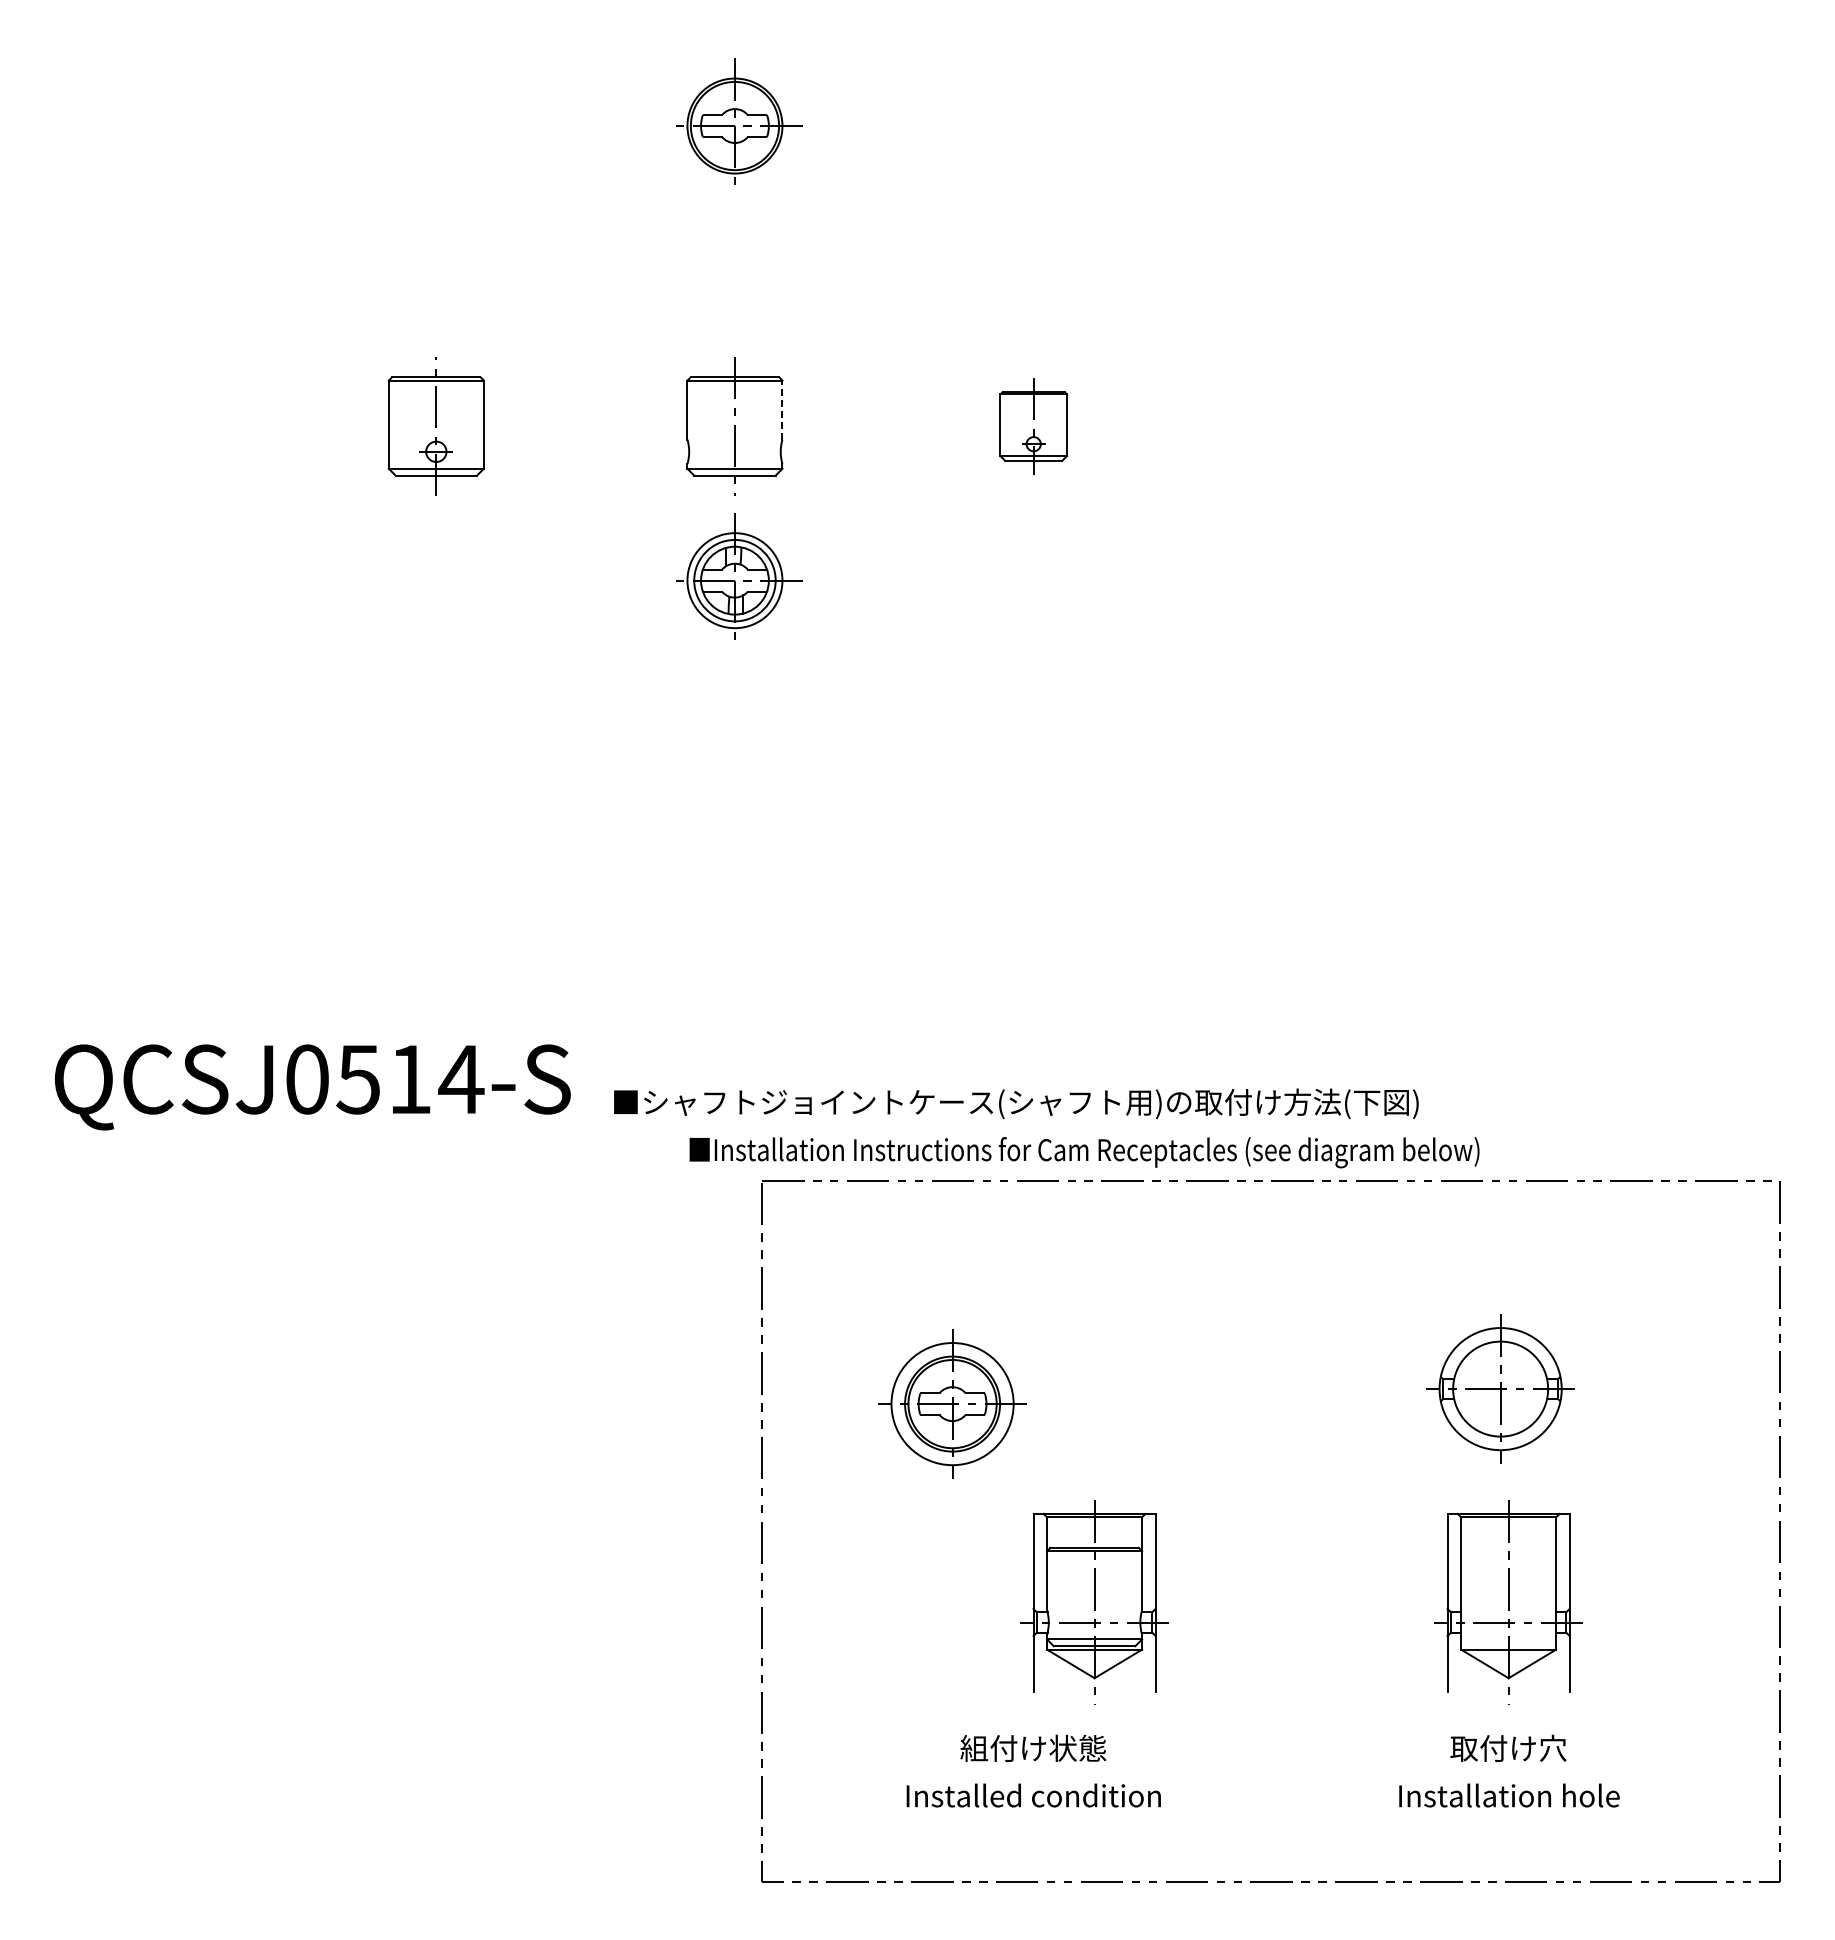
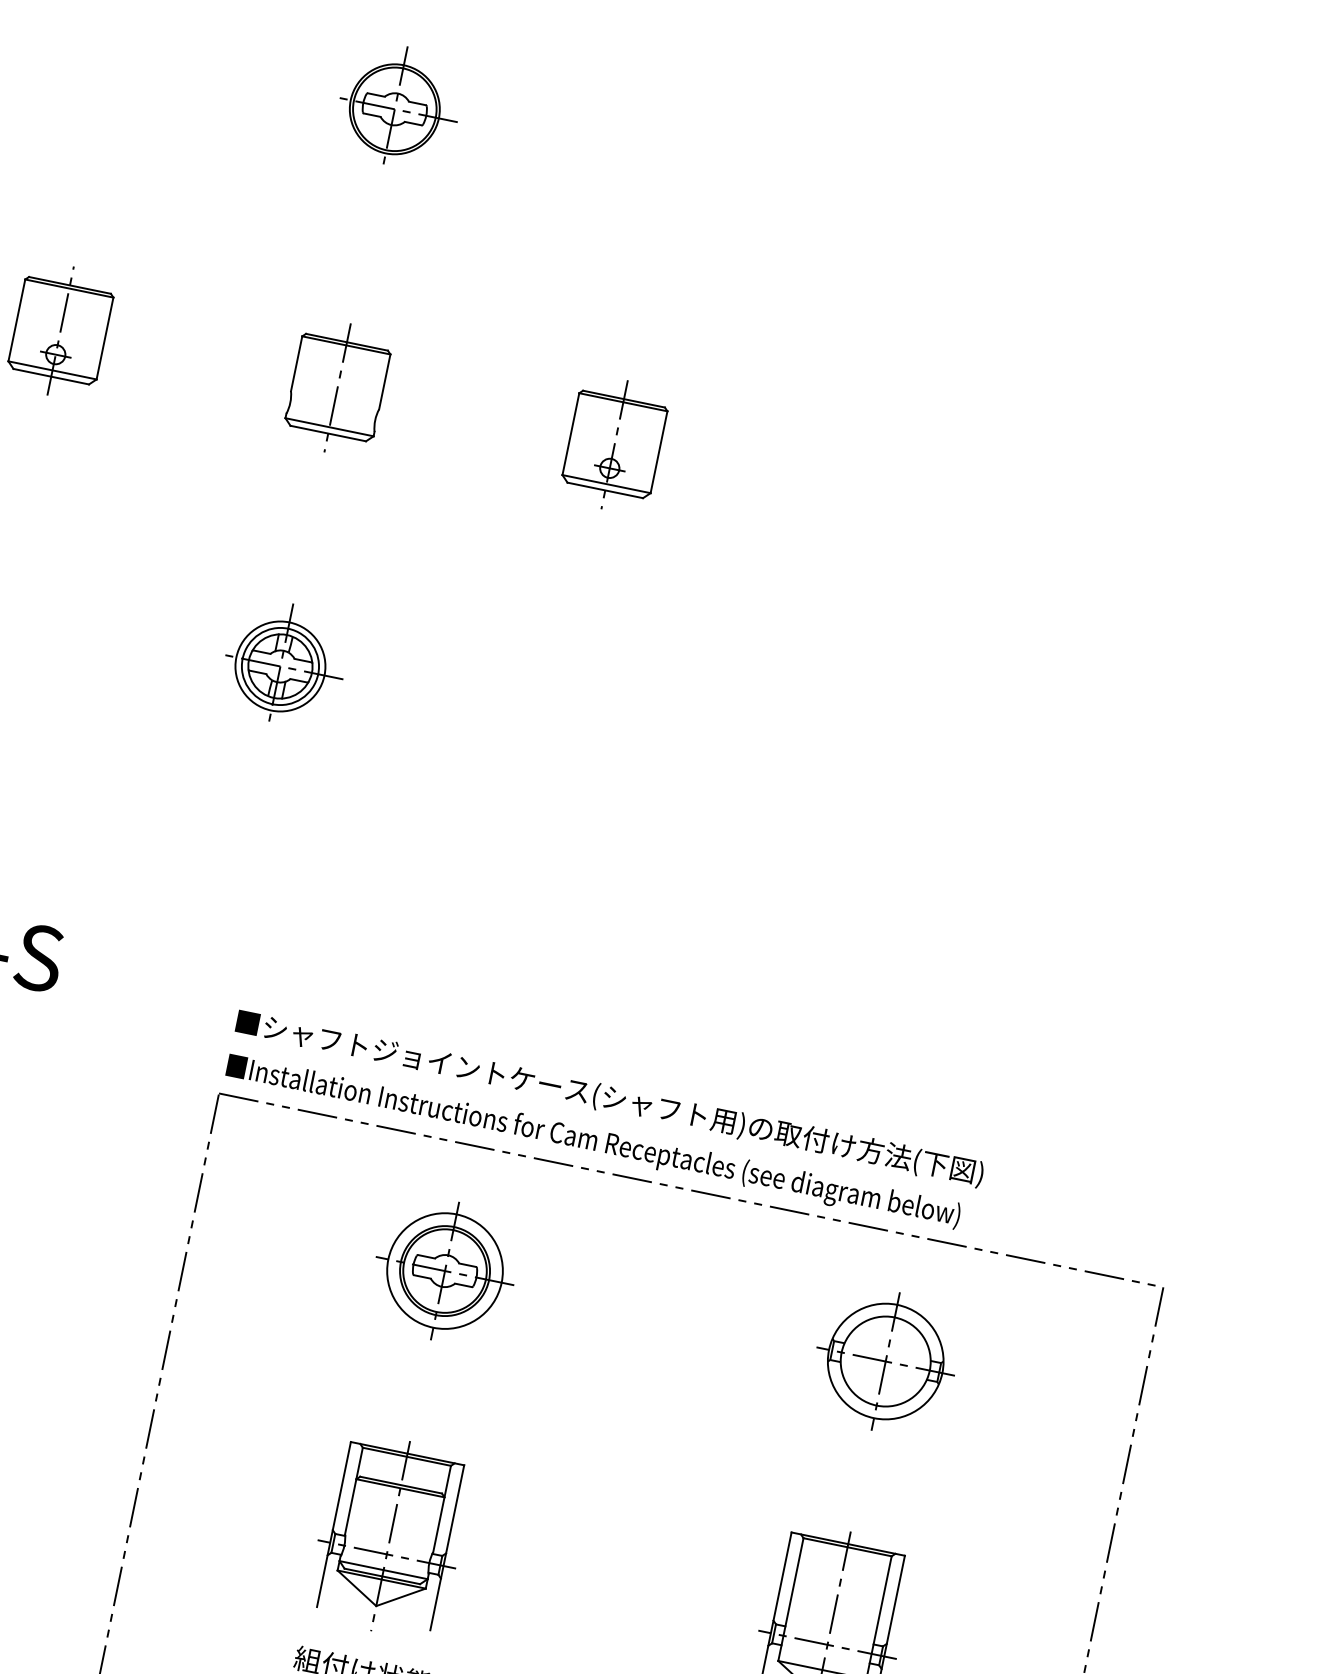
line: (782, 410) -> (384, 382), dashed -> solid
part: (1033, 426) -> (614, 444), size x1.43
part: (739, 576) -> (285, 663), moved
text: (1016, 1103) -> (609, 1098), moved
text: (1084, 1152) -> (593, 1142), moved
part: (1500, 1388) -> (885, 1360), moved
part: (952, 1403) -> (445, 1270), moved
part: (1094, 1602) -> (390, 1535), moved

